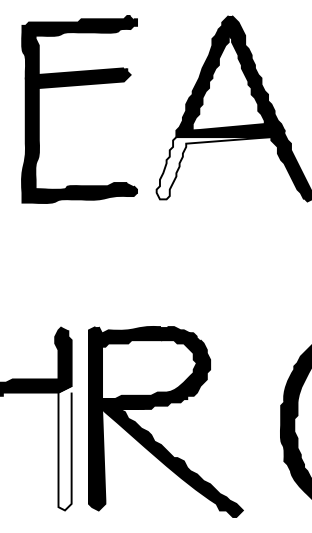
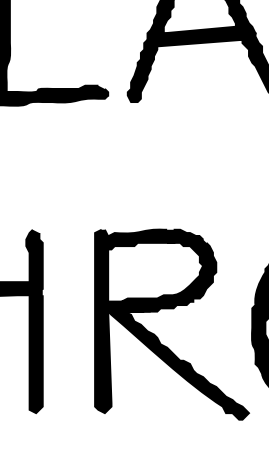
fill: (213, 168) -> (184, 71), added
part: (165, 406) -> (171, 309), moved
fill: (64, 448) -> (35, 351), added

